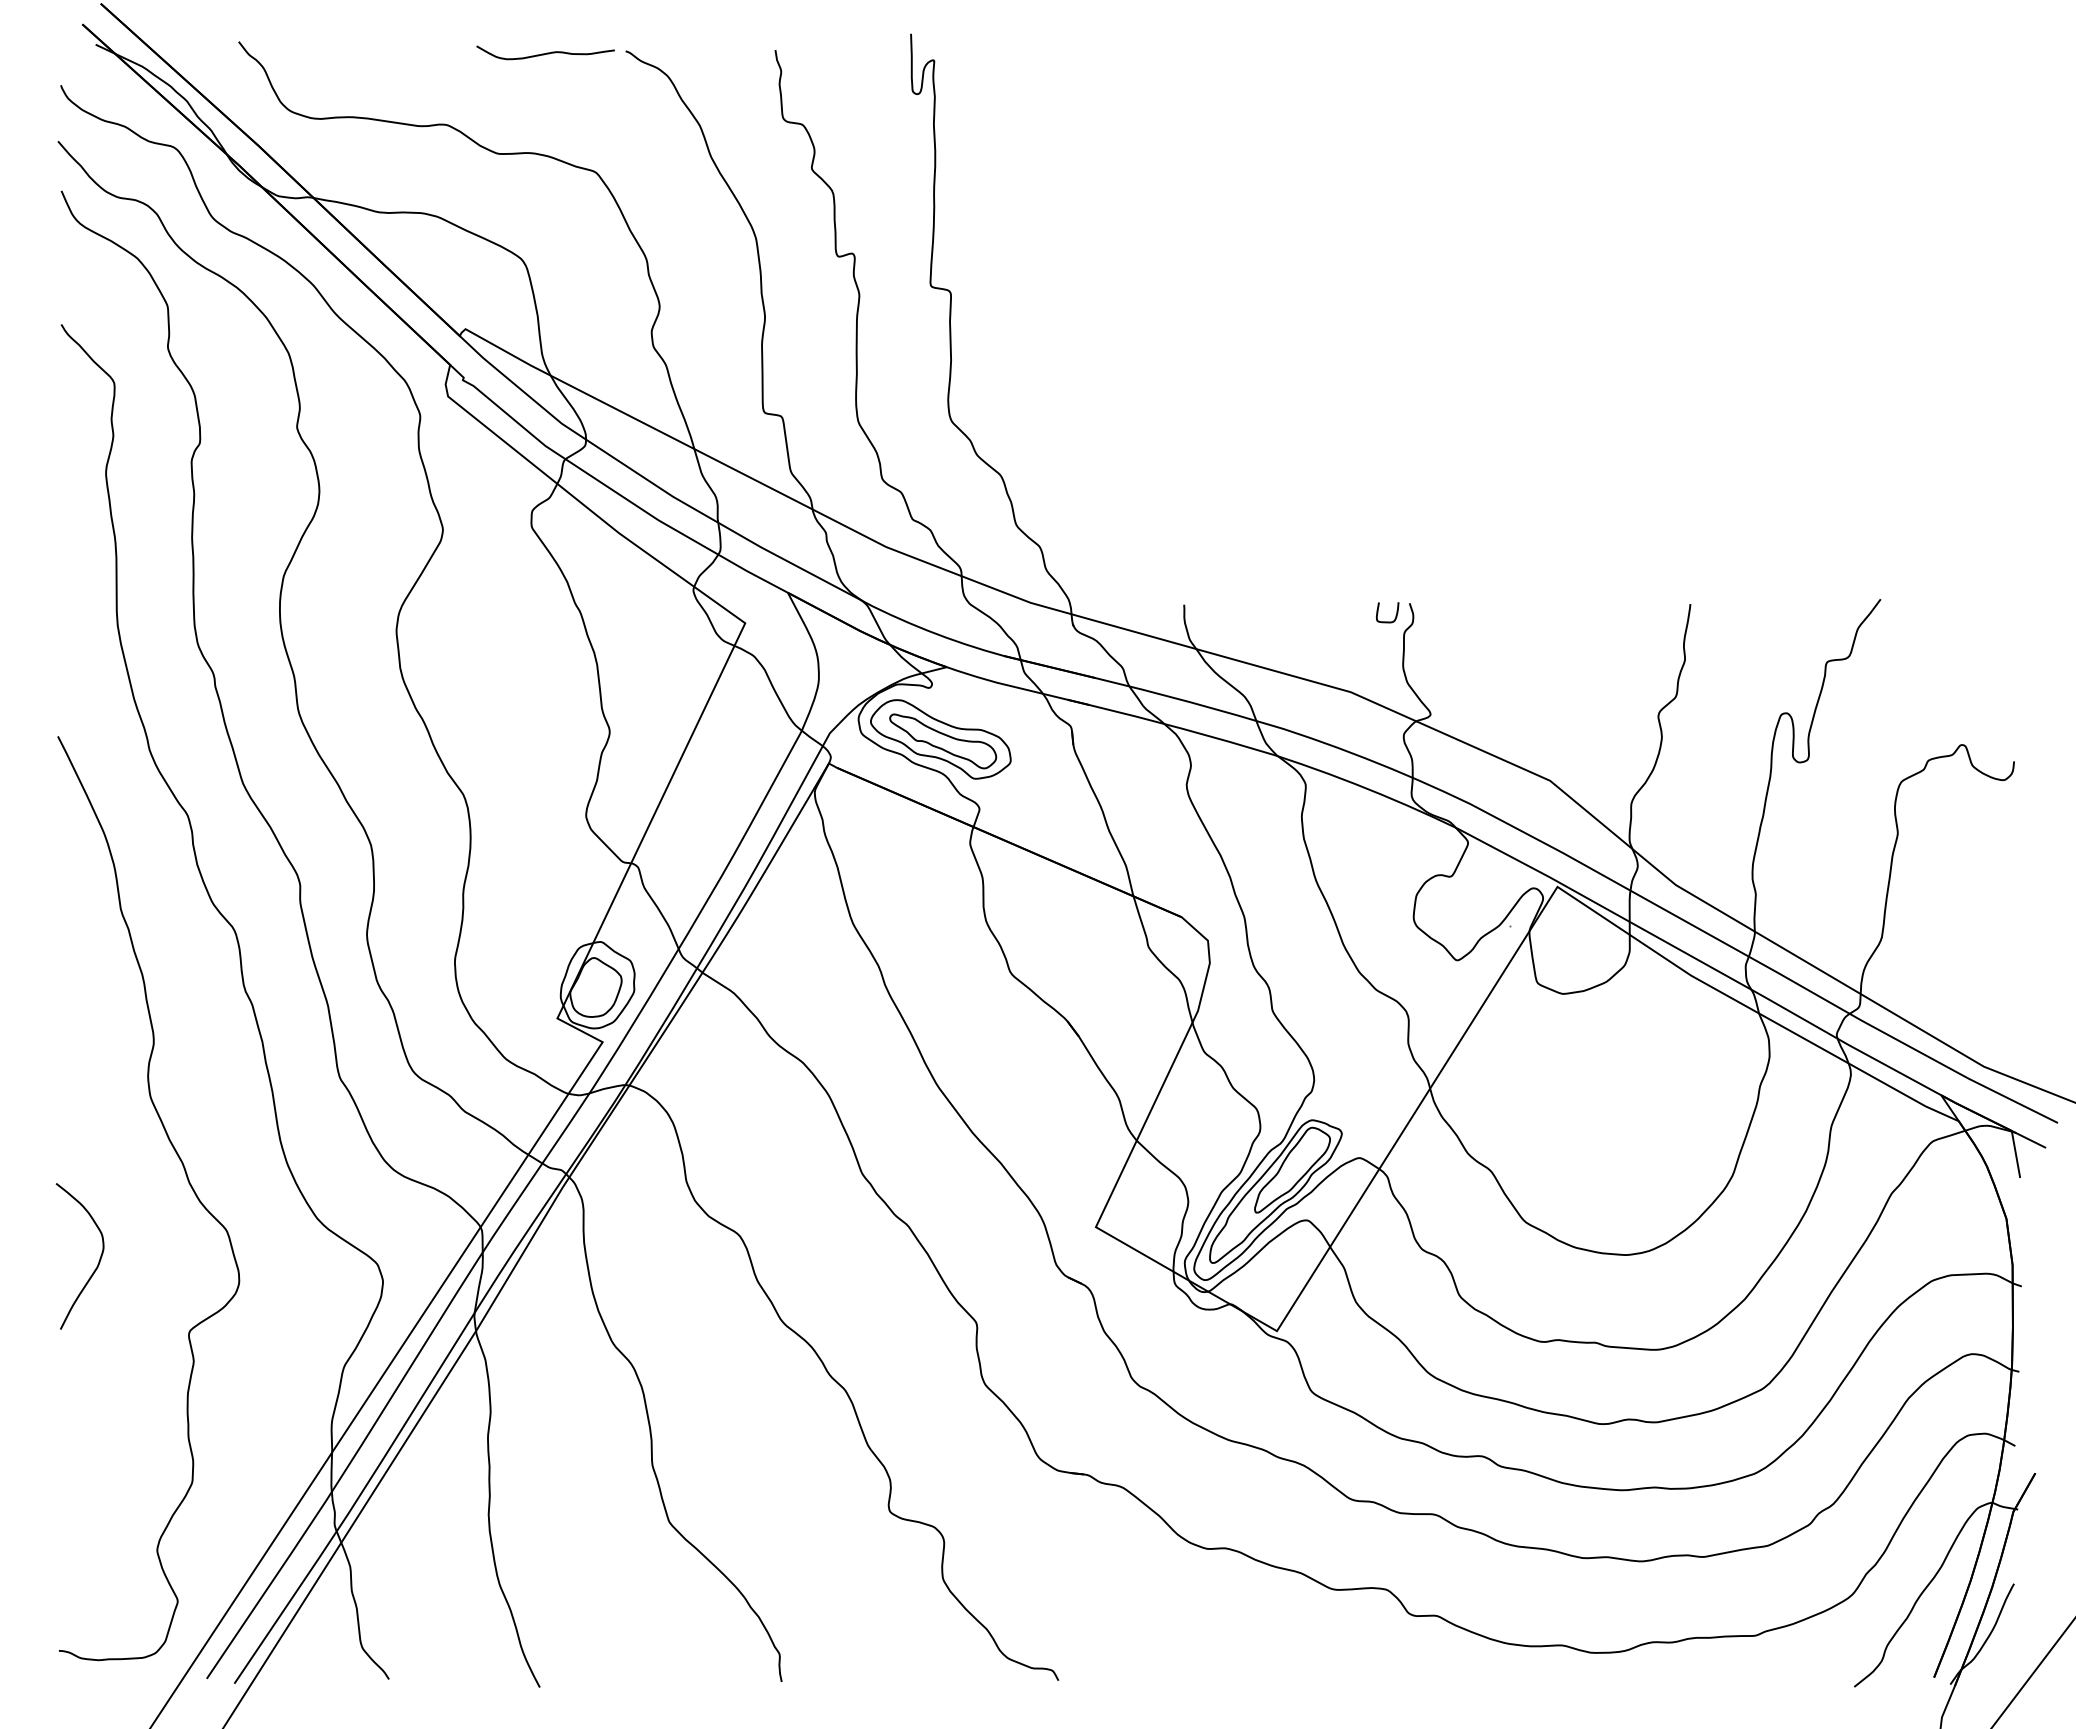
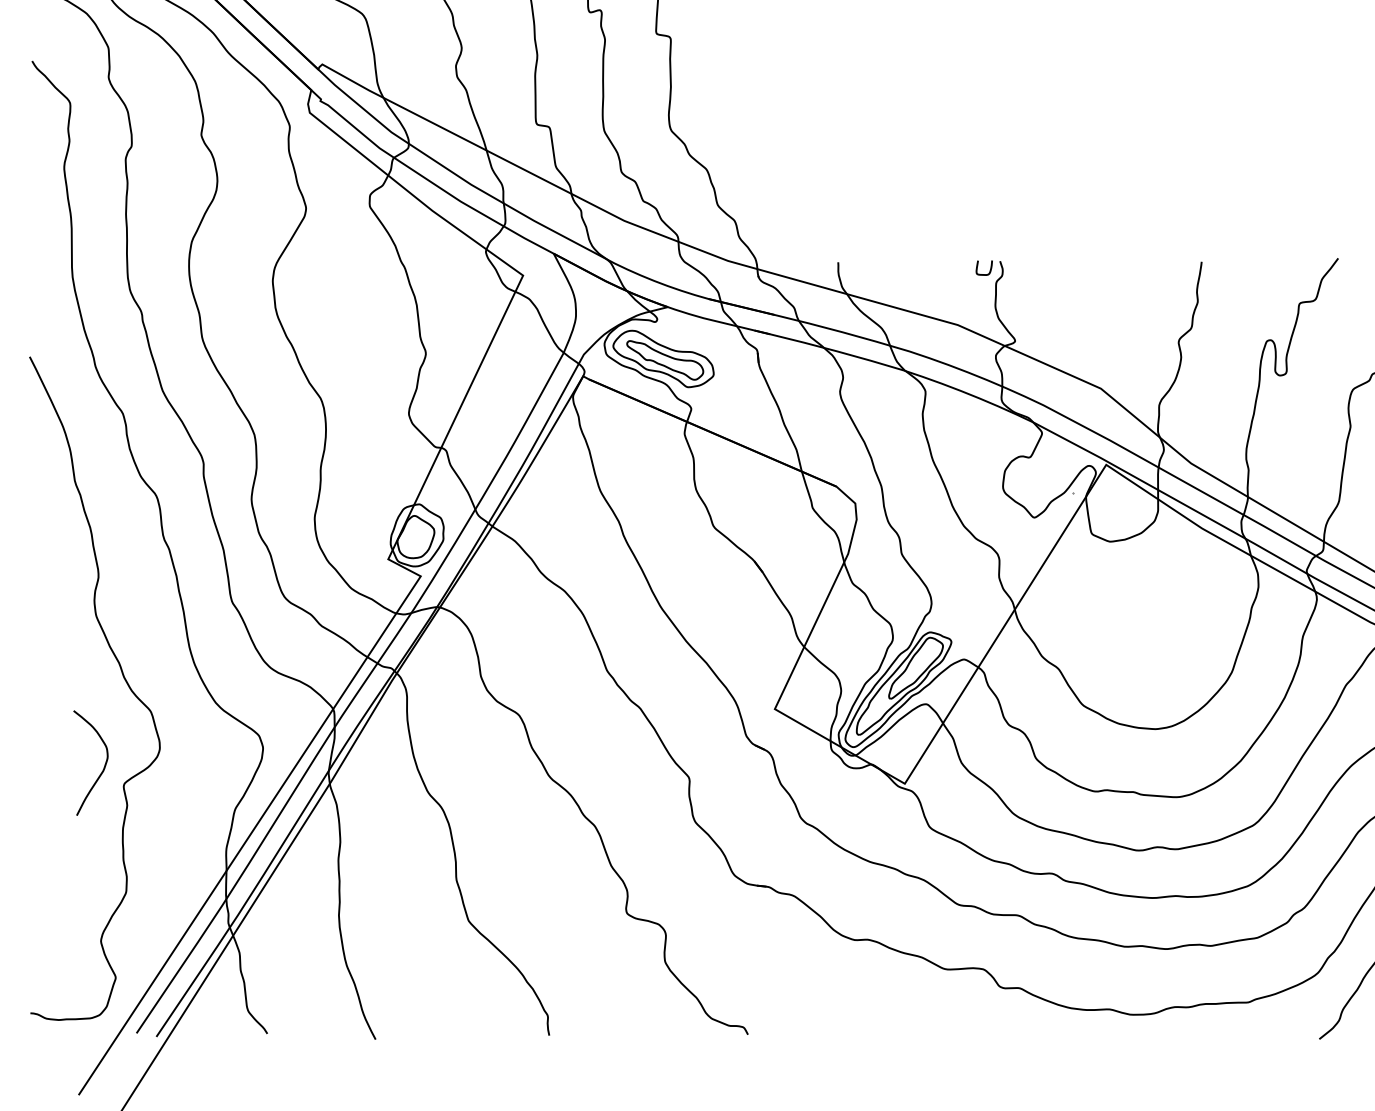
curve: (98, 1261) -> (104, 766), moved

